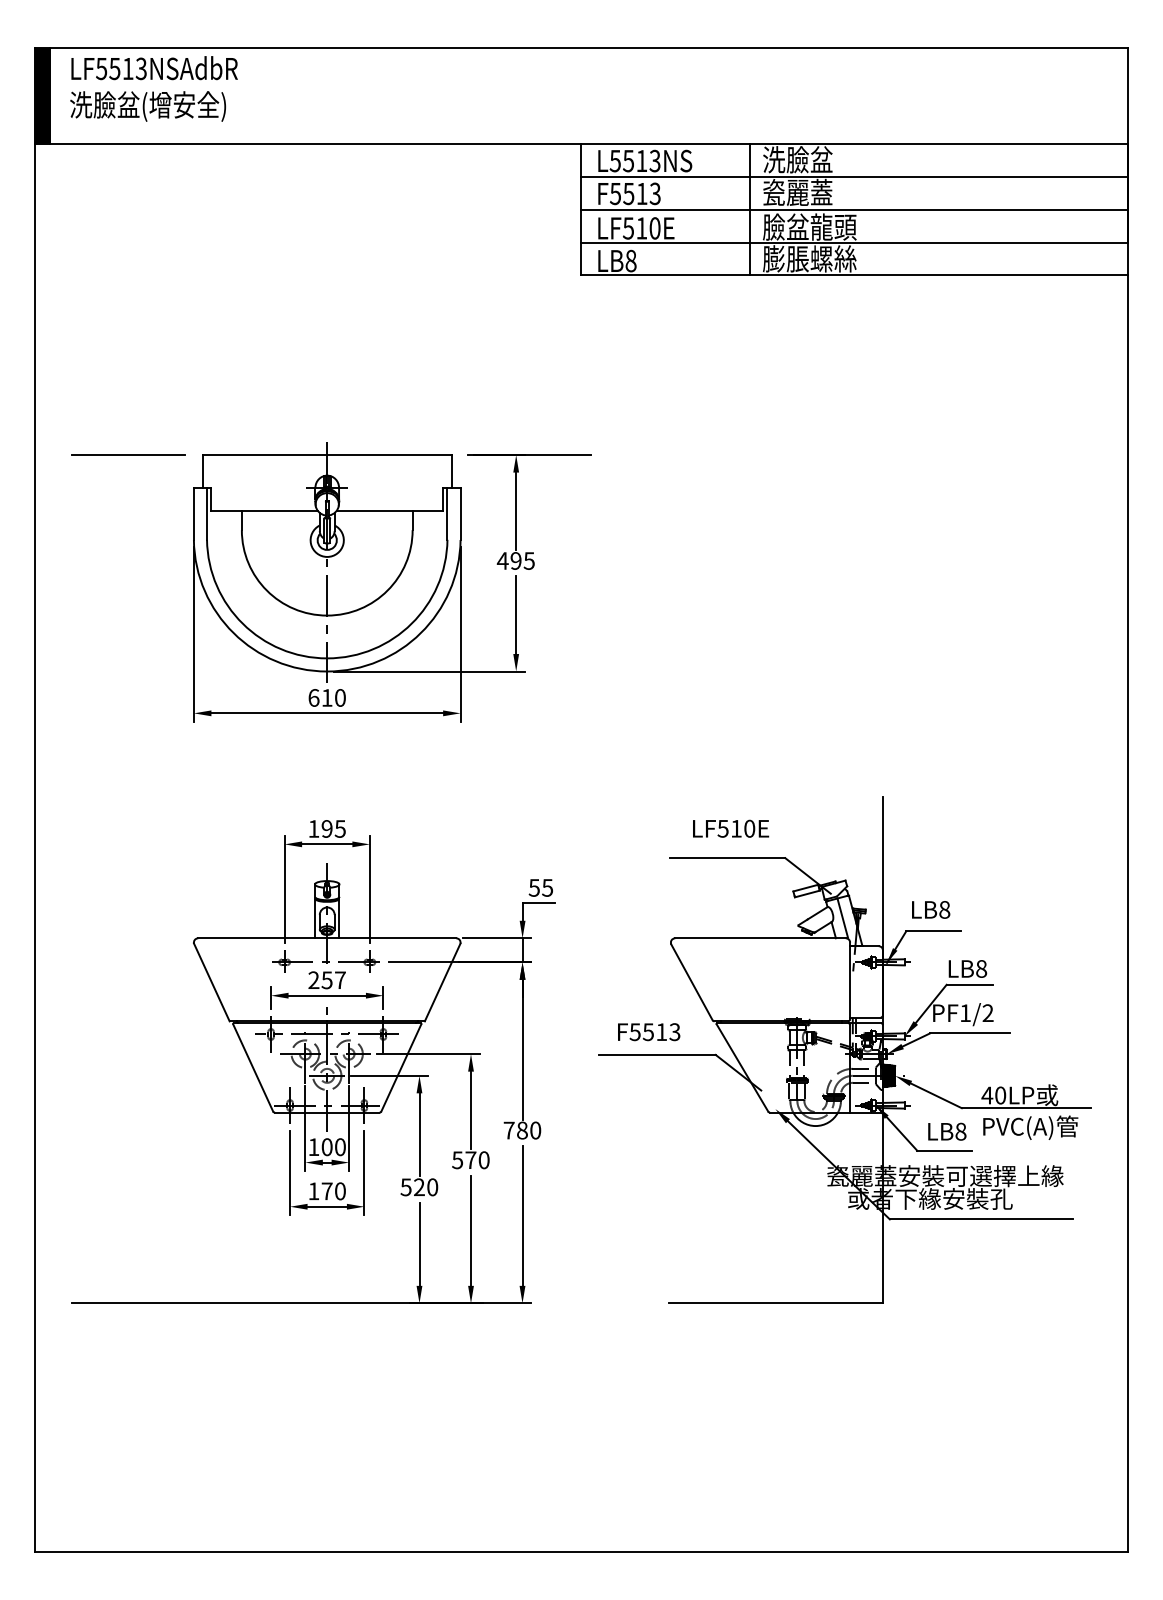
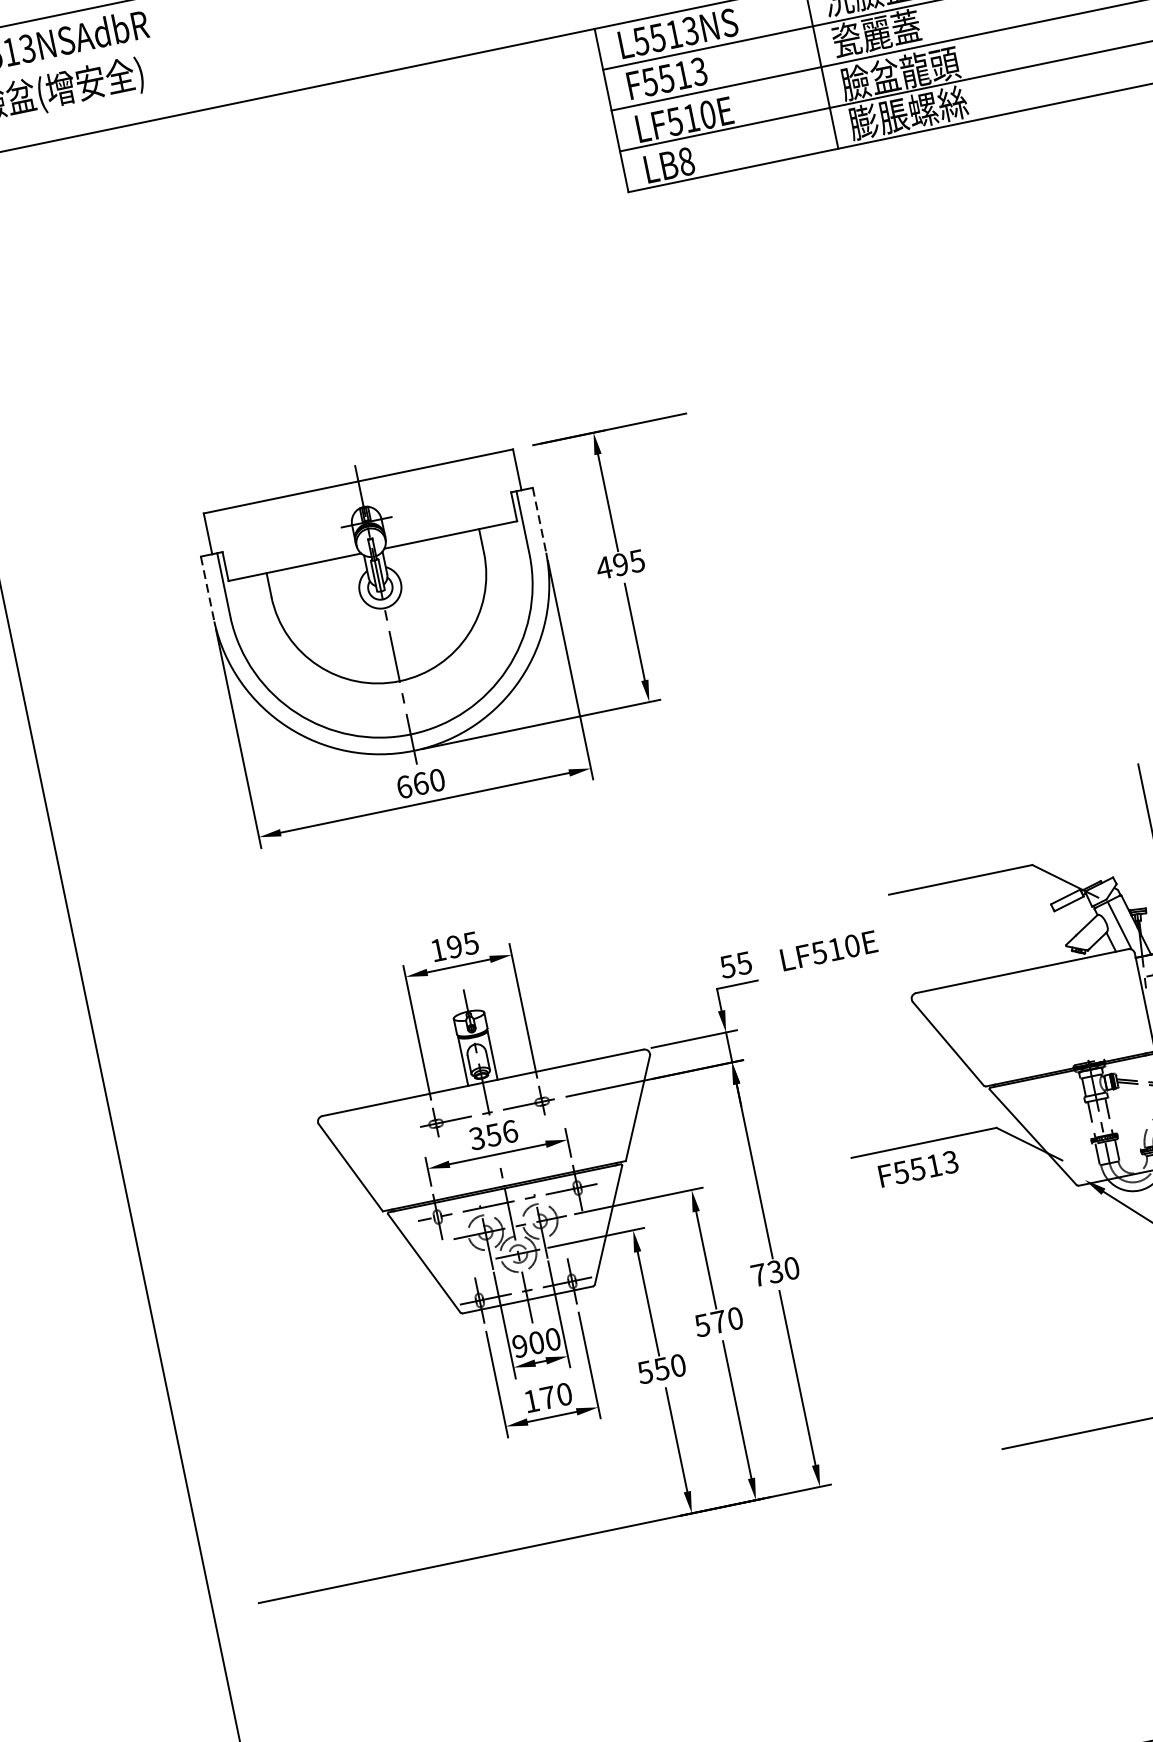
line: (128, 454) -> (110, 531), removed
line: (193, 514) -> (207, 589), solid -> dashed
line: (460, 514) -> (539, 521), solid -> dashed
text: (327, 697) -> (421, 783), 610 -> 660
text: (731, 828) -> (829, 950), moved
text: (326, 980) -> (492, 1135), 257 -> 356
text: (649, 1032) -> (919, 1169), moved
text: (521, 1130) -> (774, 1271), 780 -> 730
text: (313, 1147) -> (519, 1346), 100 -> 900
text: (418, 1187) -> (660, 1369), 520 -> 550

